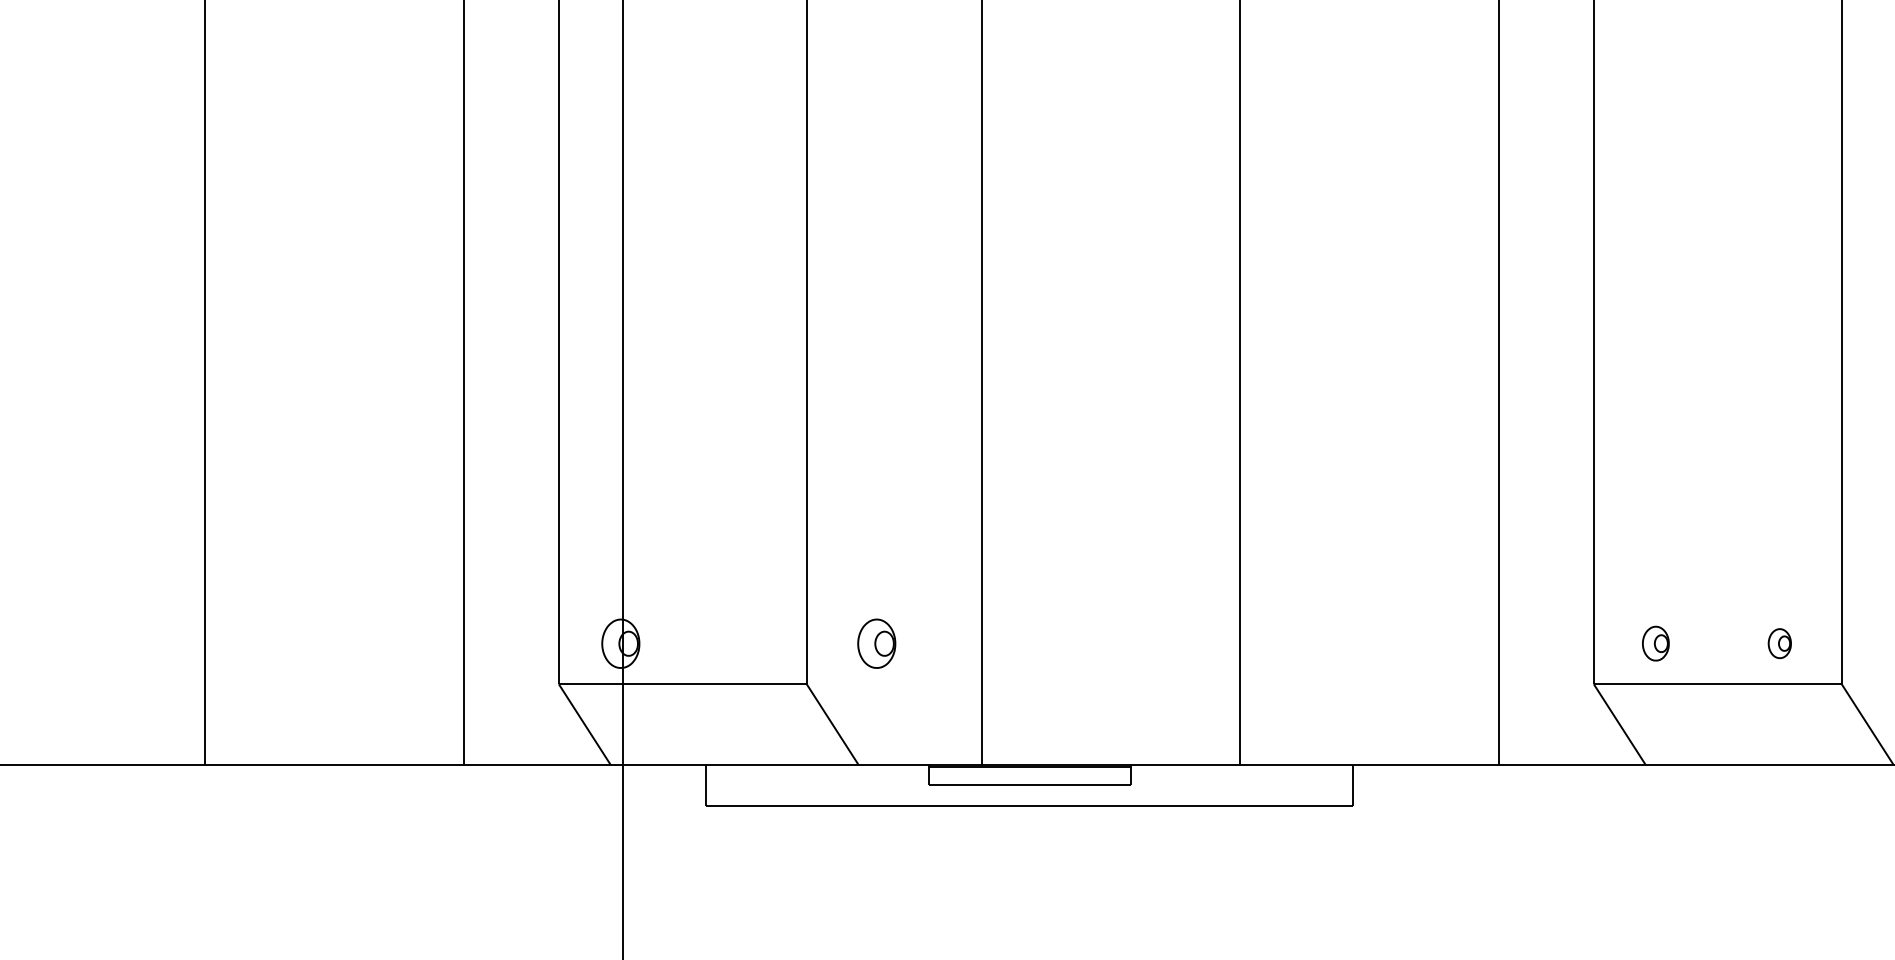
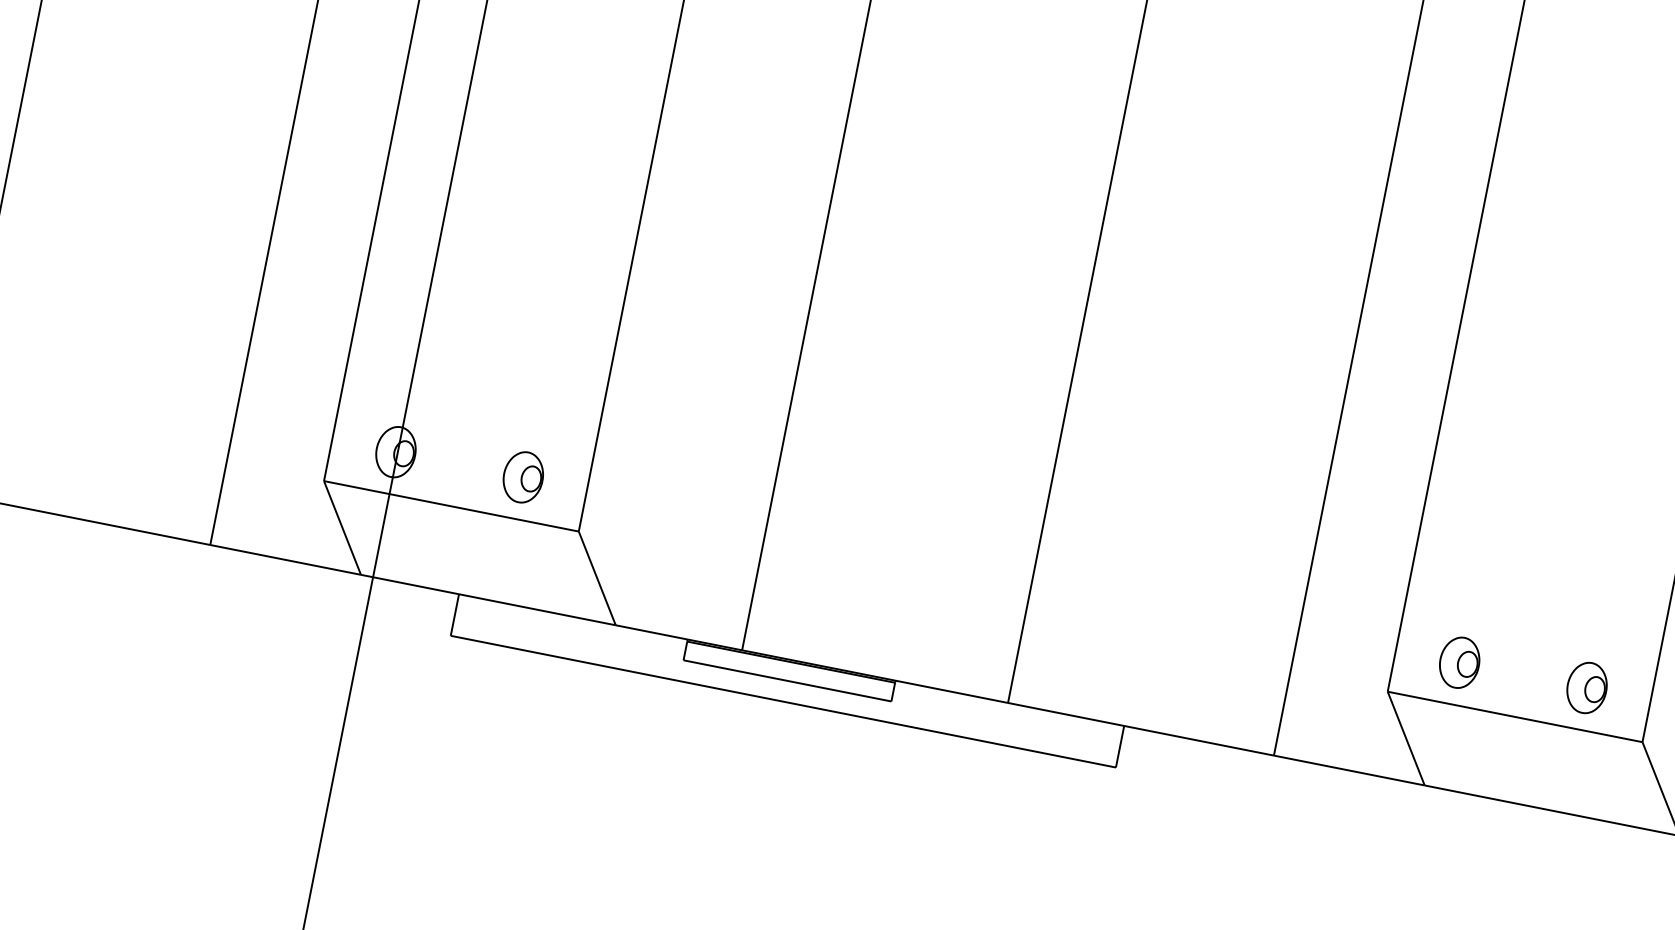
part: (876, 643) -> (523, 477), moved
part: (1655, 643) -> (1459, 662), size x1.43
part: (1779, 643) -> (1586, 687), size x1.67

